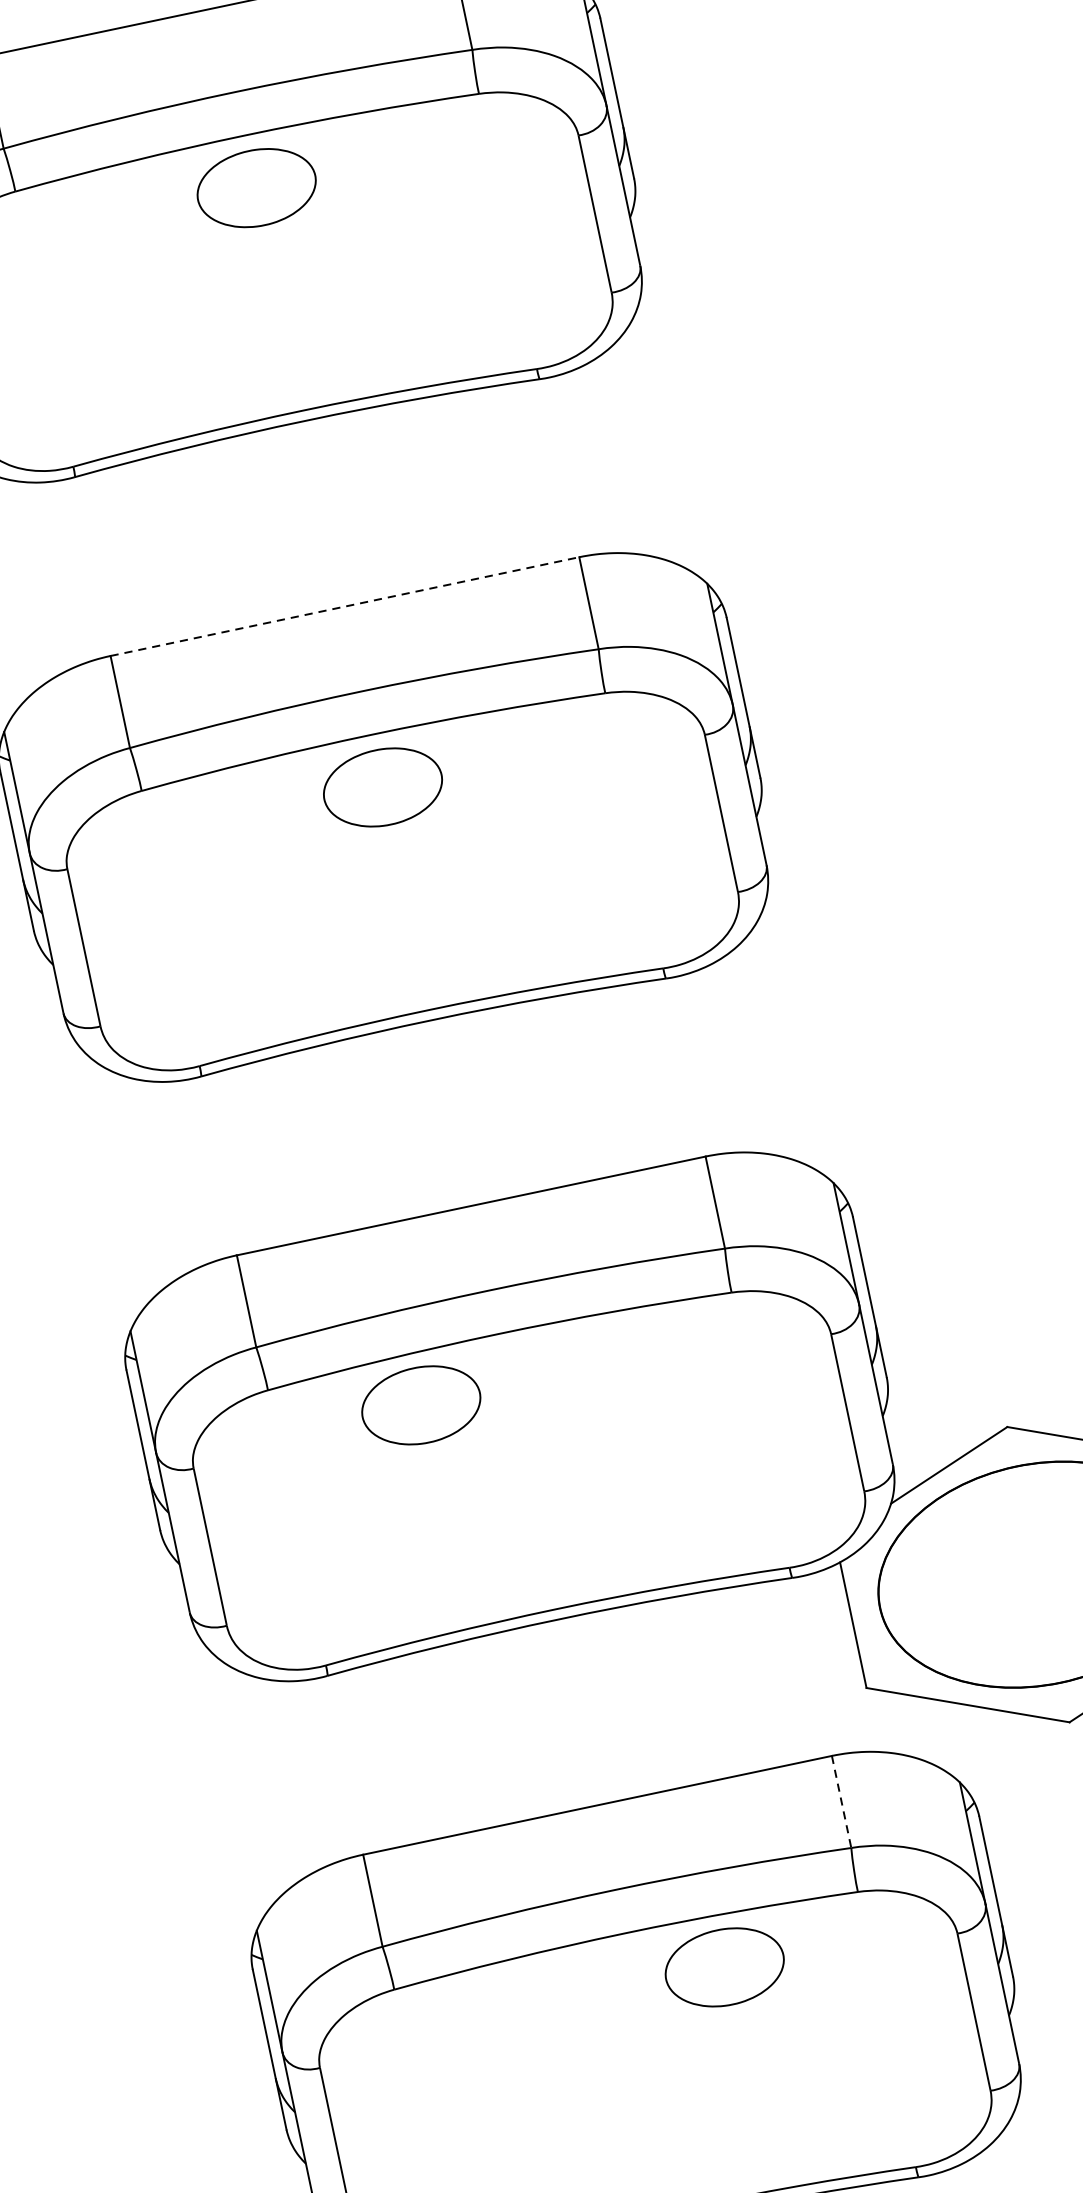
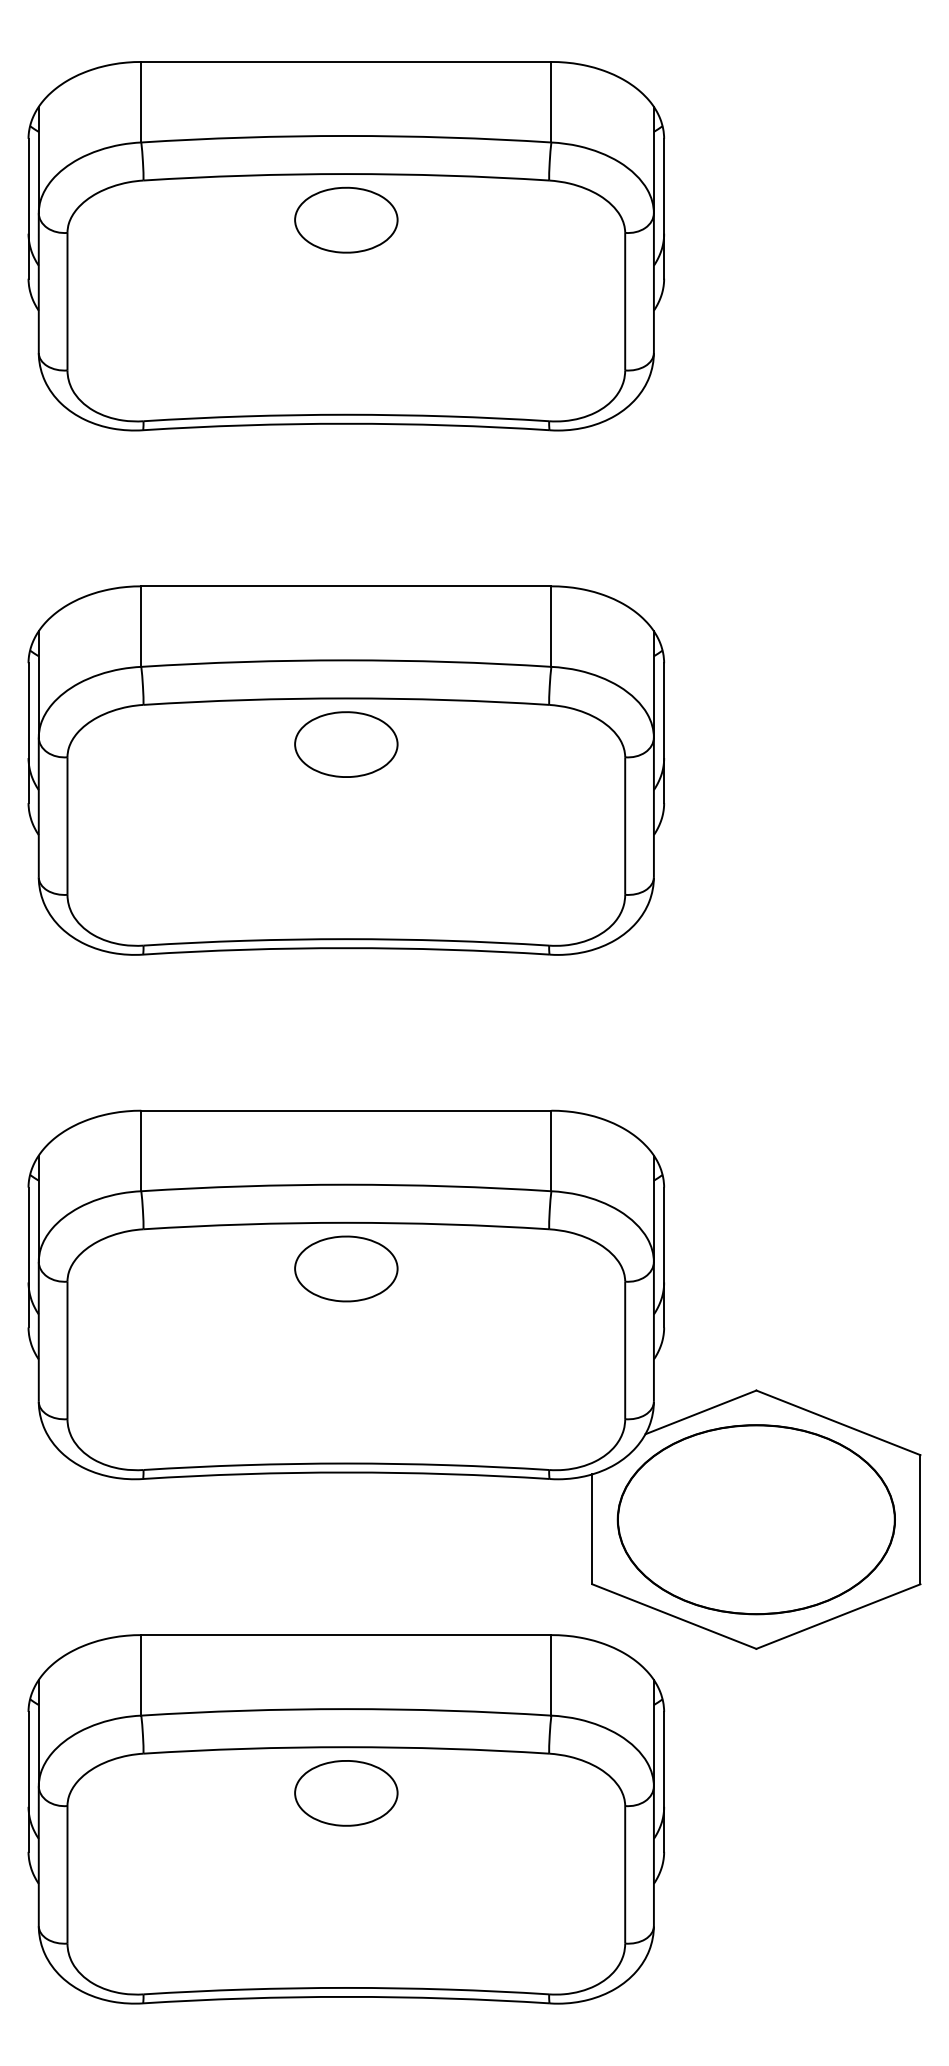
line: (345, 606) -> (346, 586), dashed -> solid
part: (421, 1404) -> (346, 1268), moved
line: (841, 1802) -> (551, 1675), dashed -> solid
part: (725, 1967) -> (346, 1793), moved

